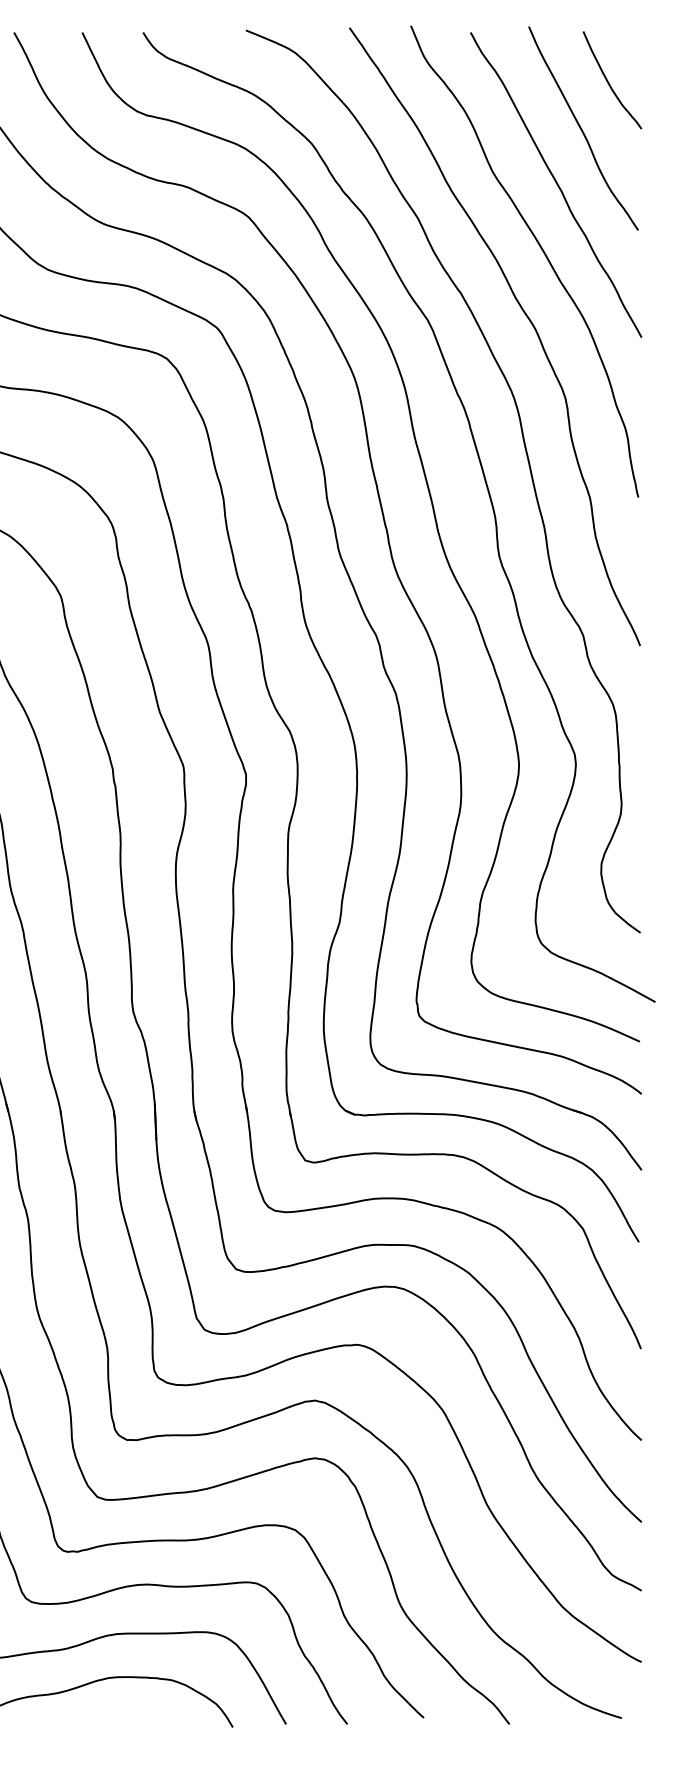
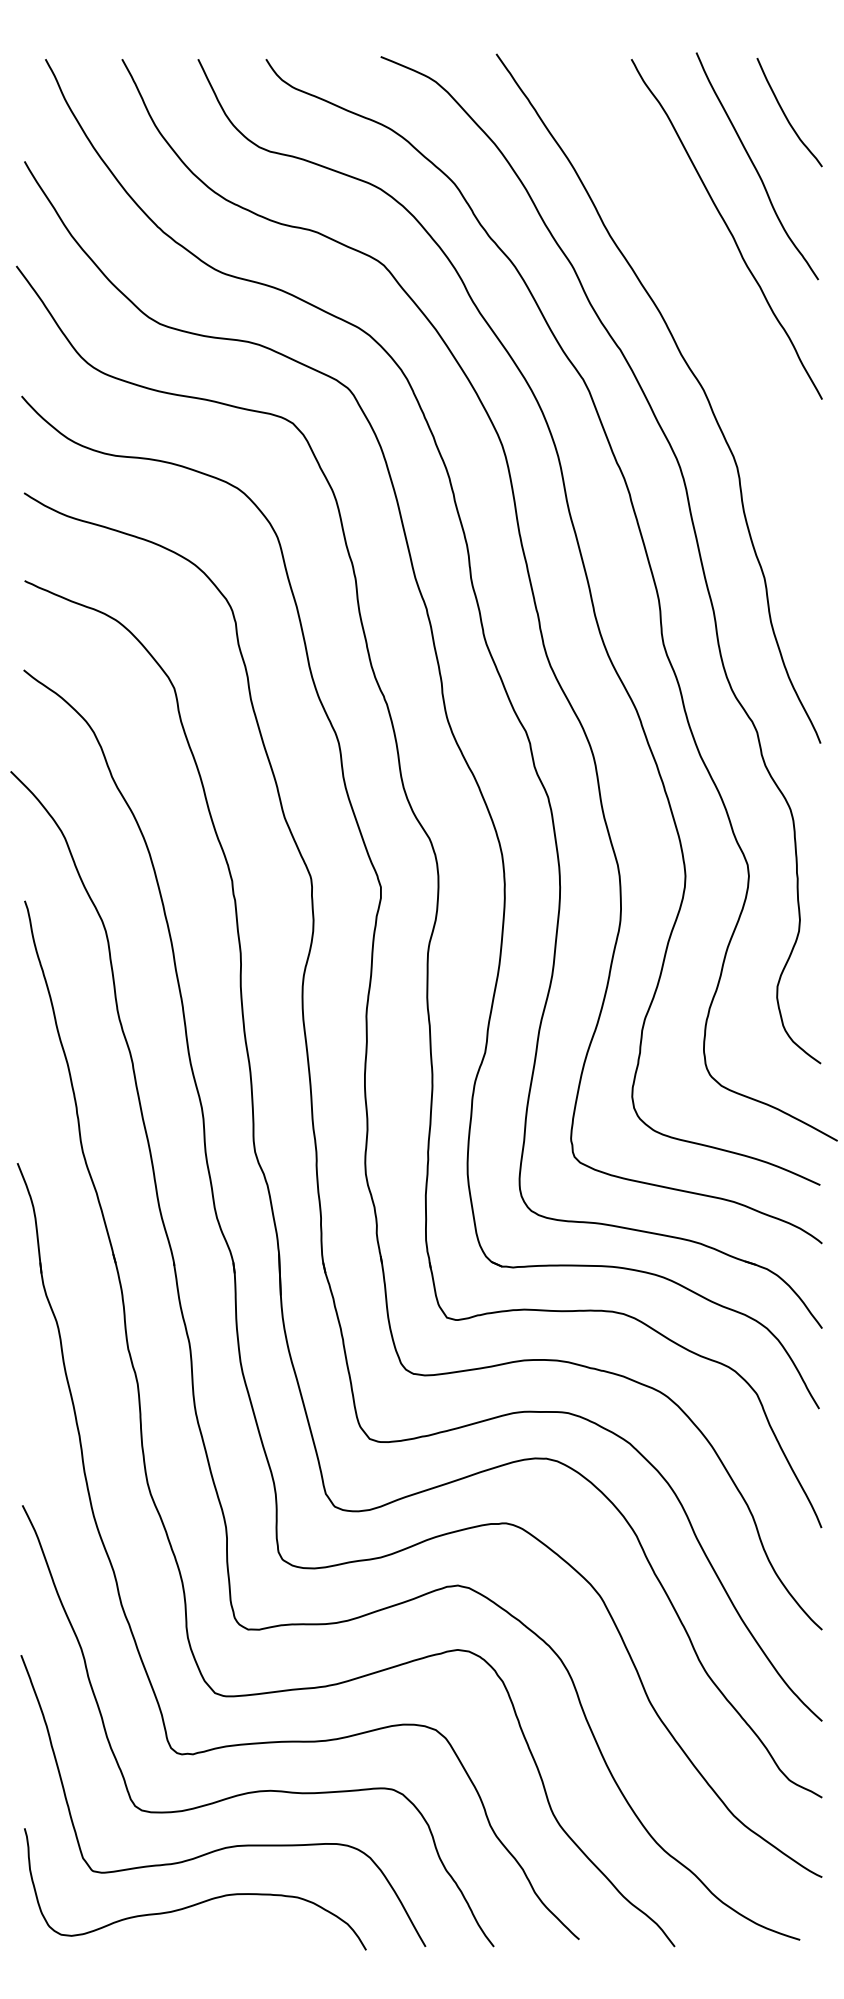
curve: (542, 251) -> (711, 303), removed

